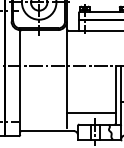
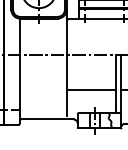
line: (90, 113) -> (90, 90), moved

